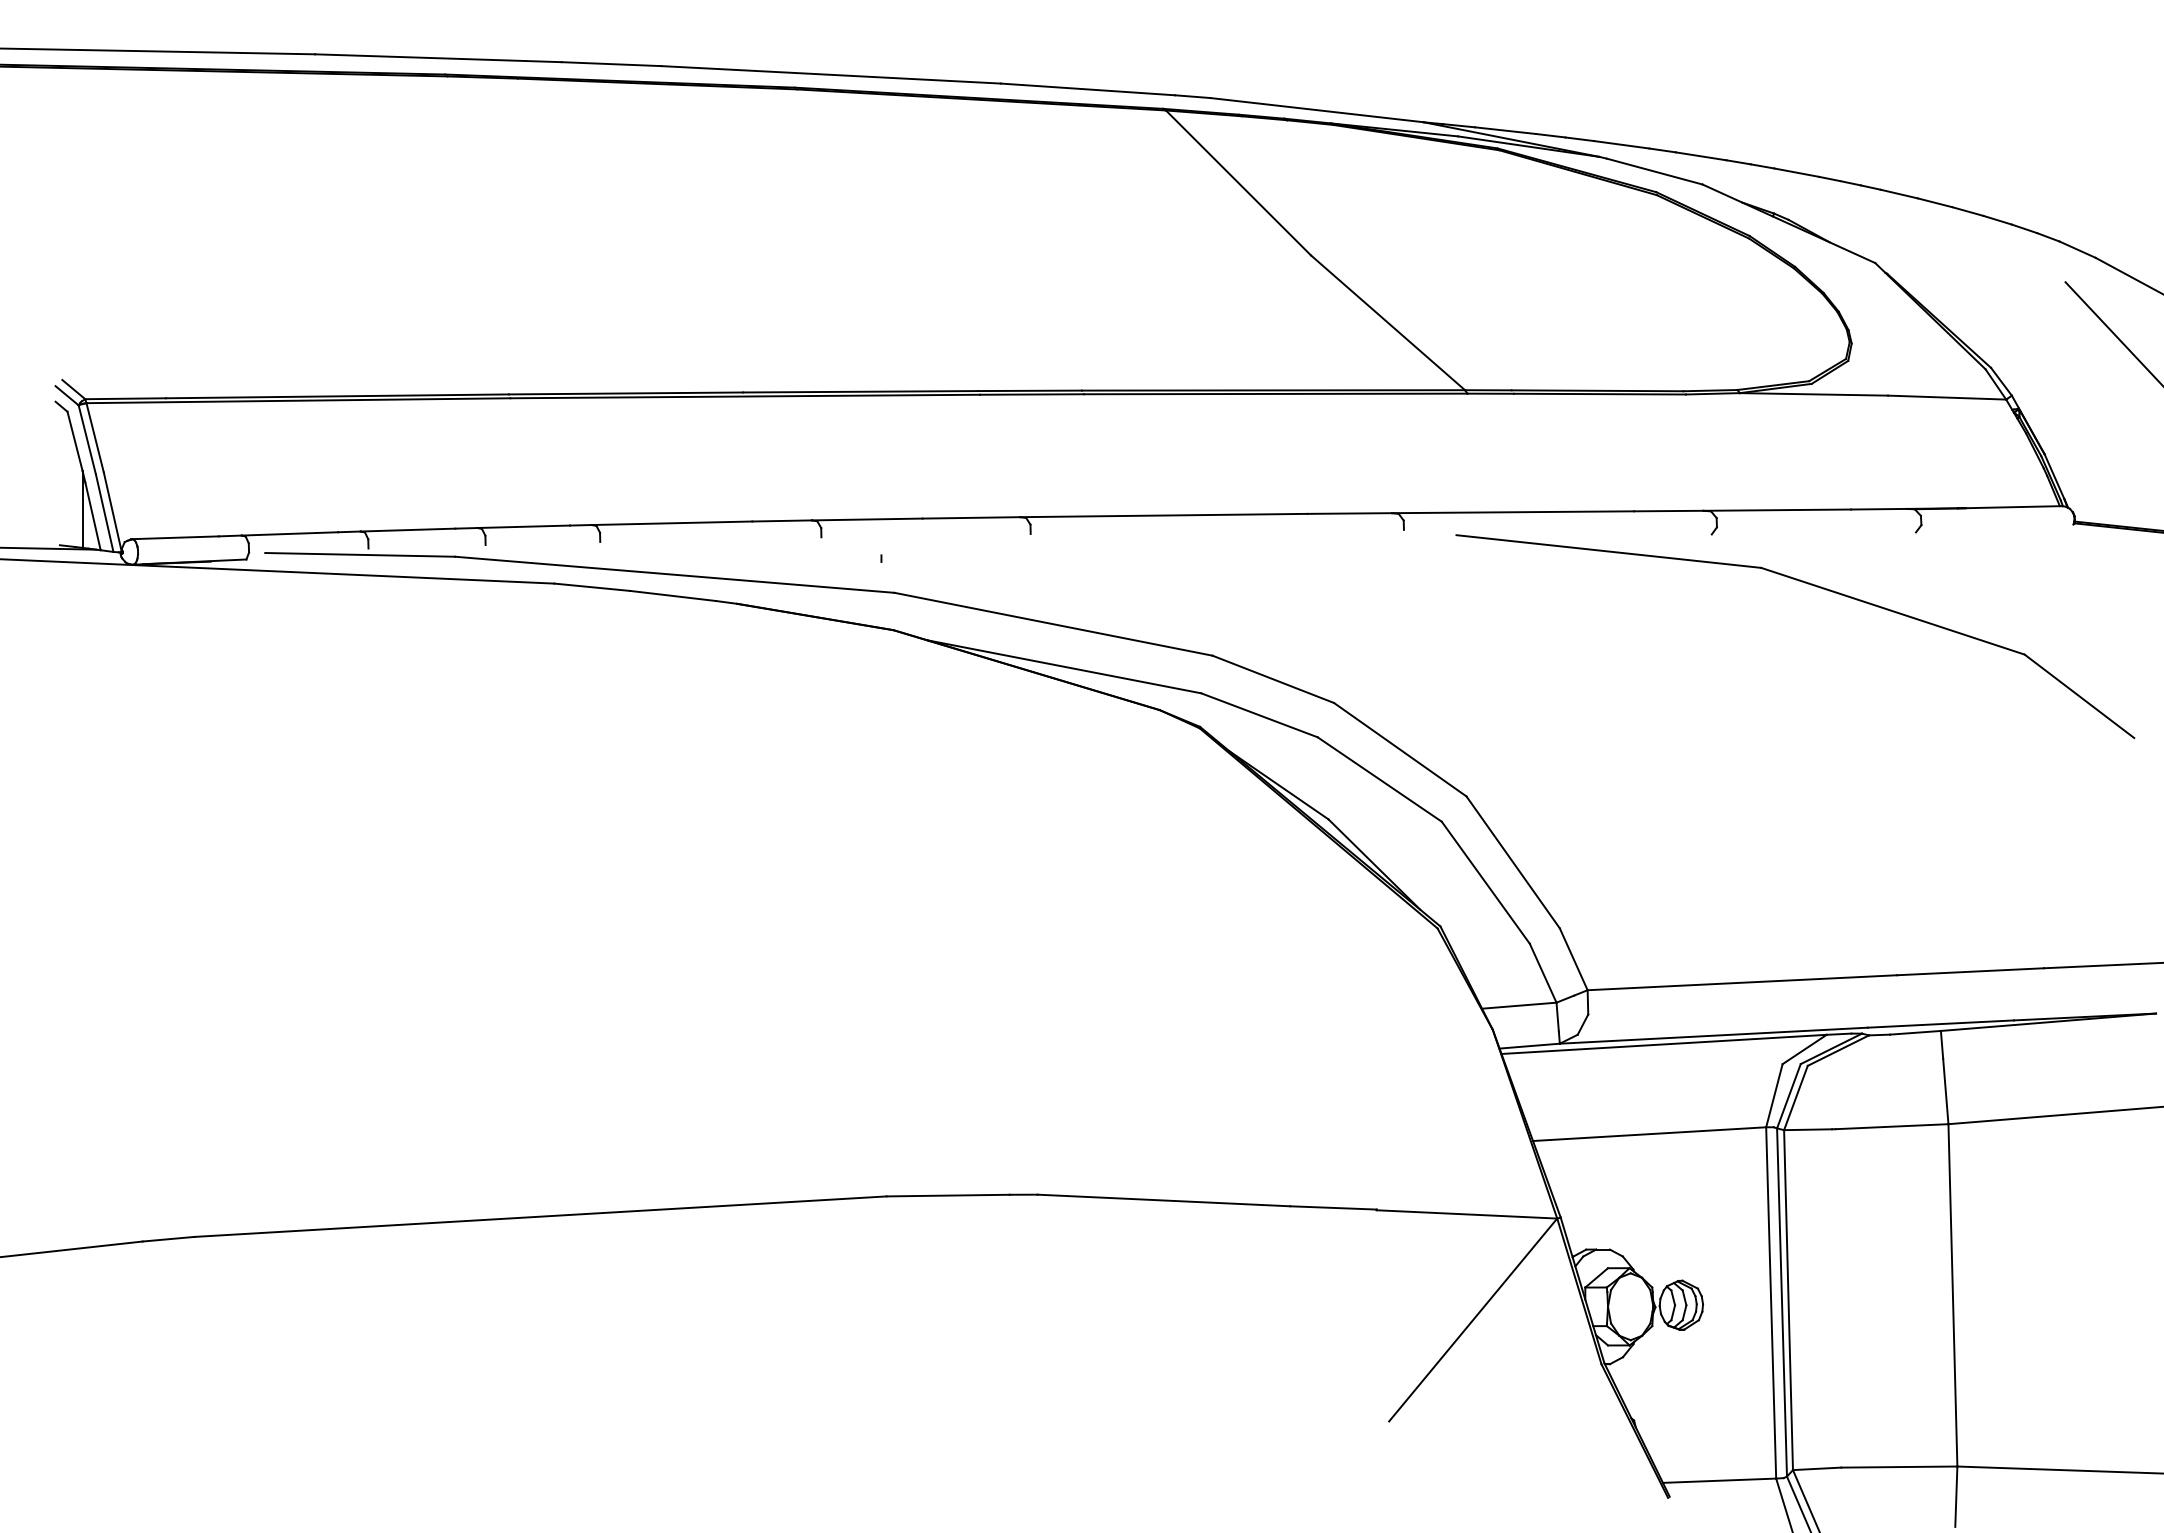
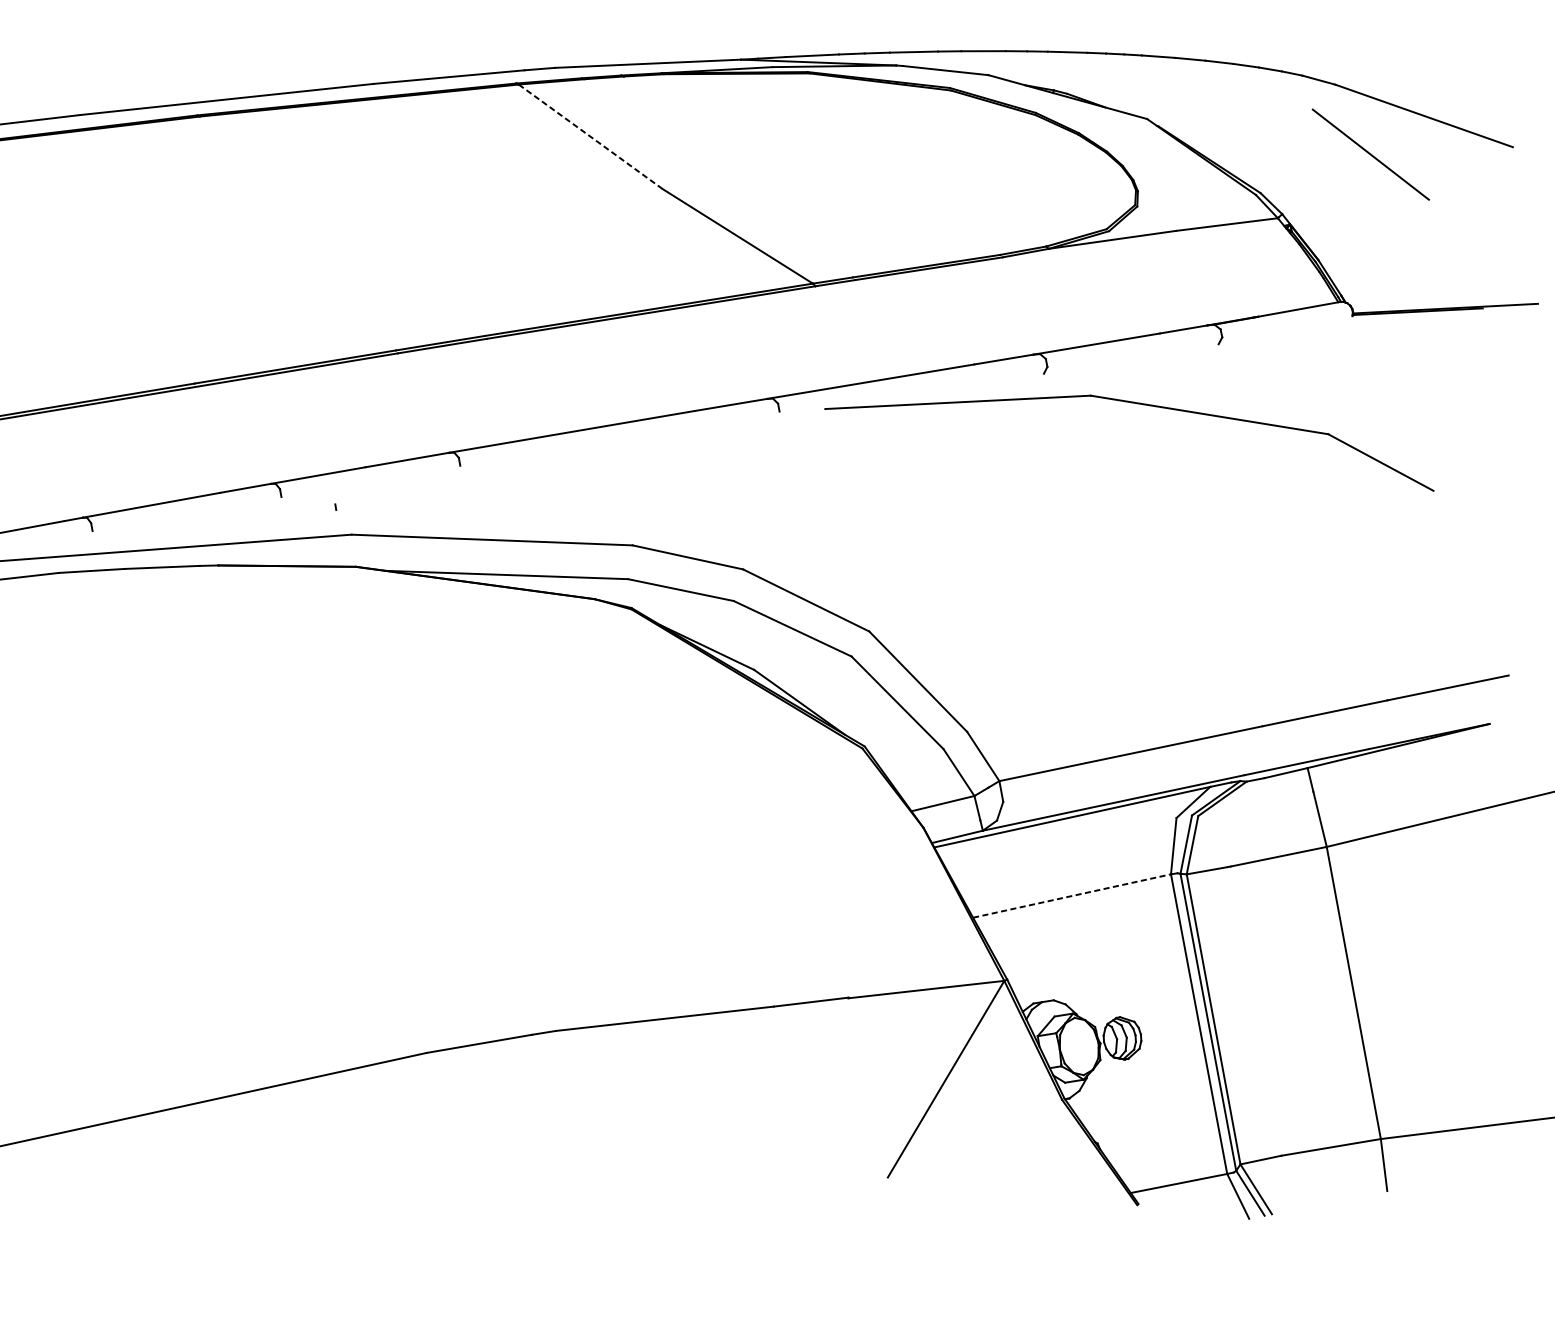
line: (1238, 182) -> (590, 136), solid -> dashed
line: (1649, 1134) -> (1072, 896), solid -> dashed

